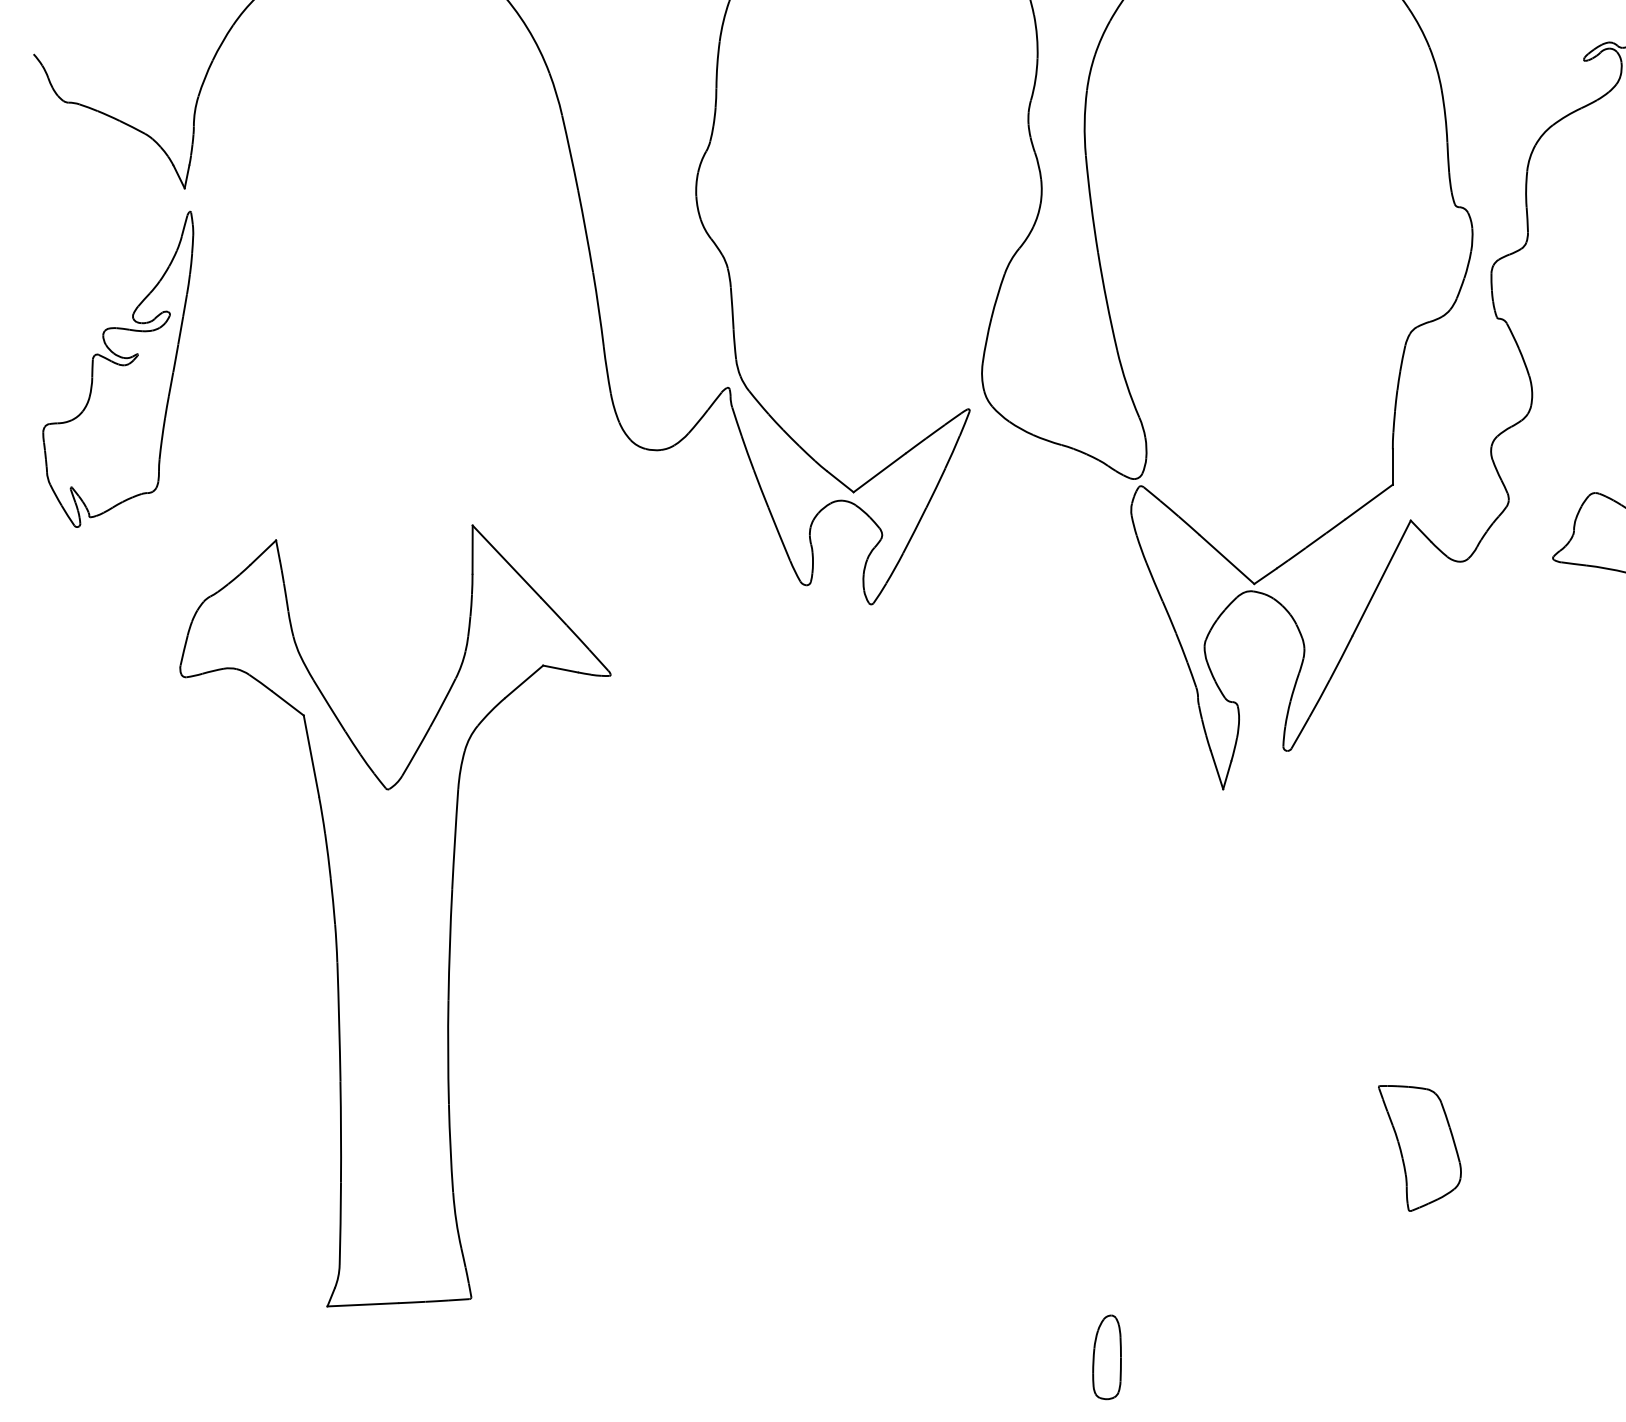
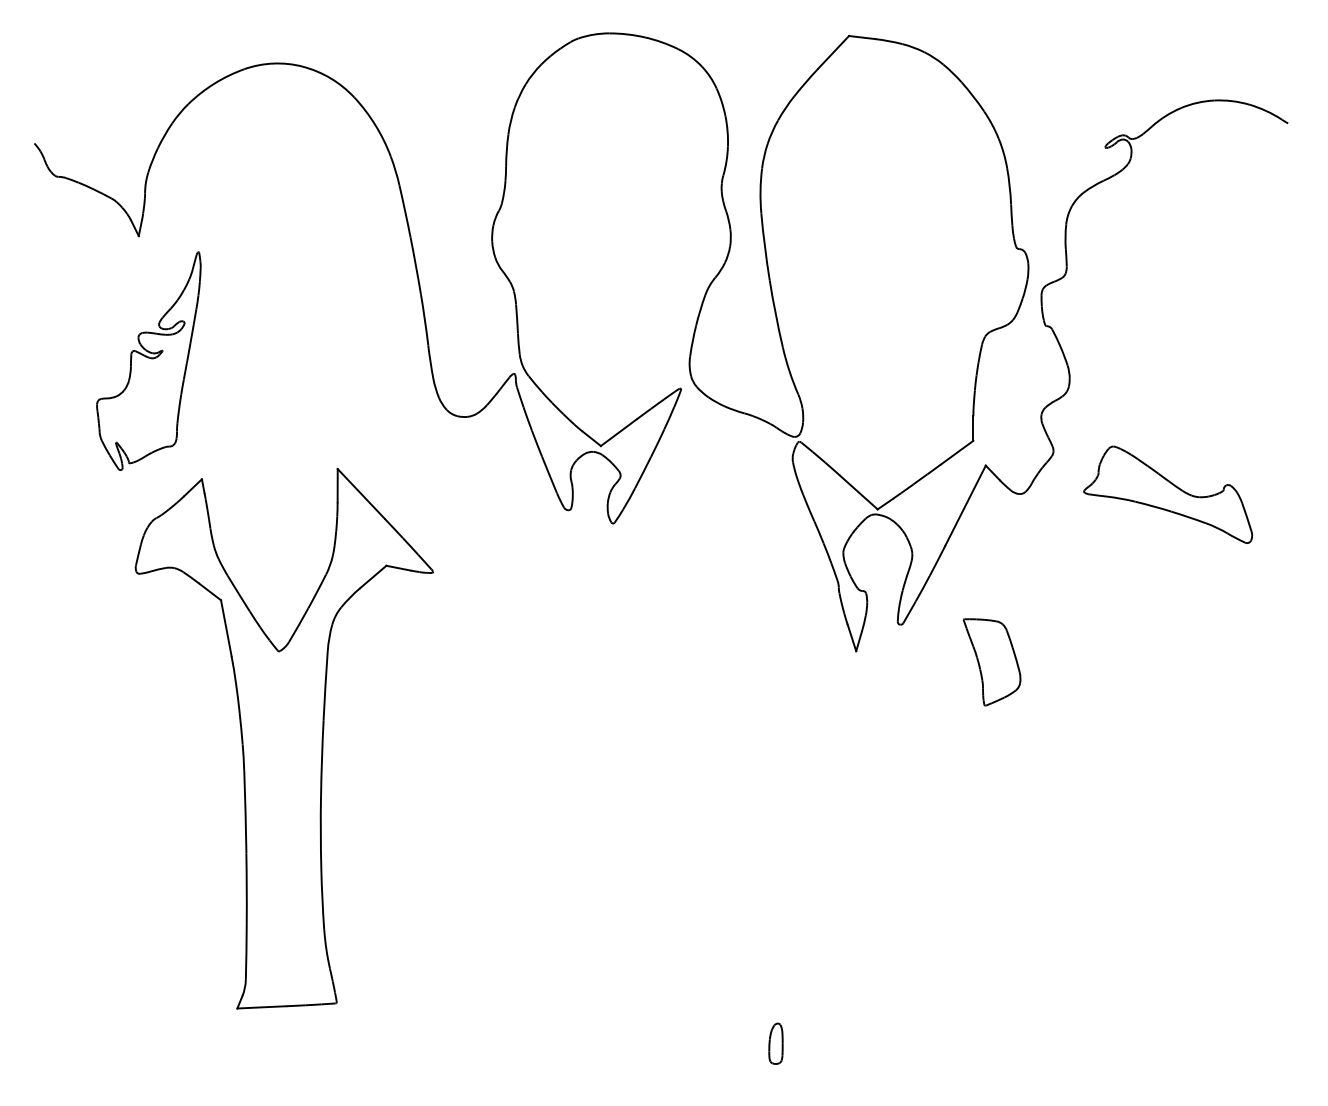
part: (117, 368) -> (148, 360), moved
part: (1419, 1148) -> (991, 662), moved
part: (1106, 1357) -> (775, 1043), size x0.7

